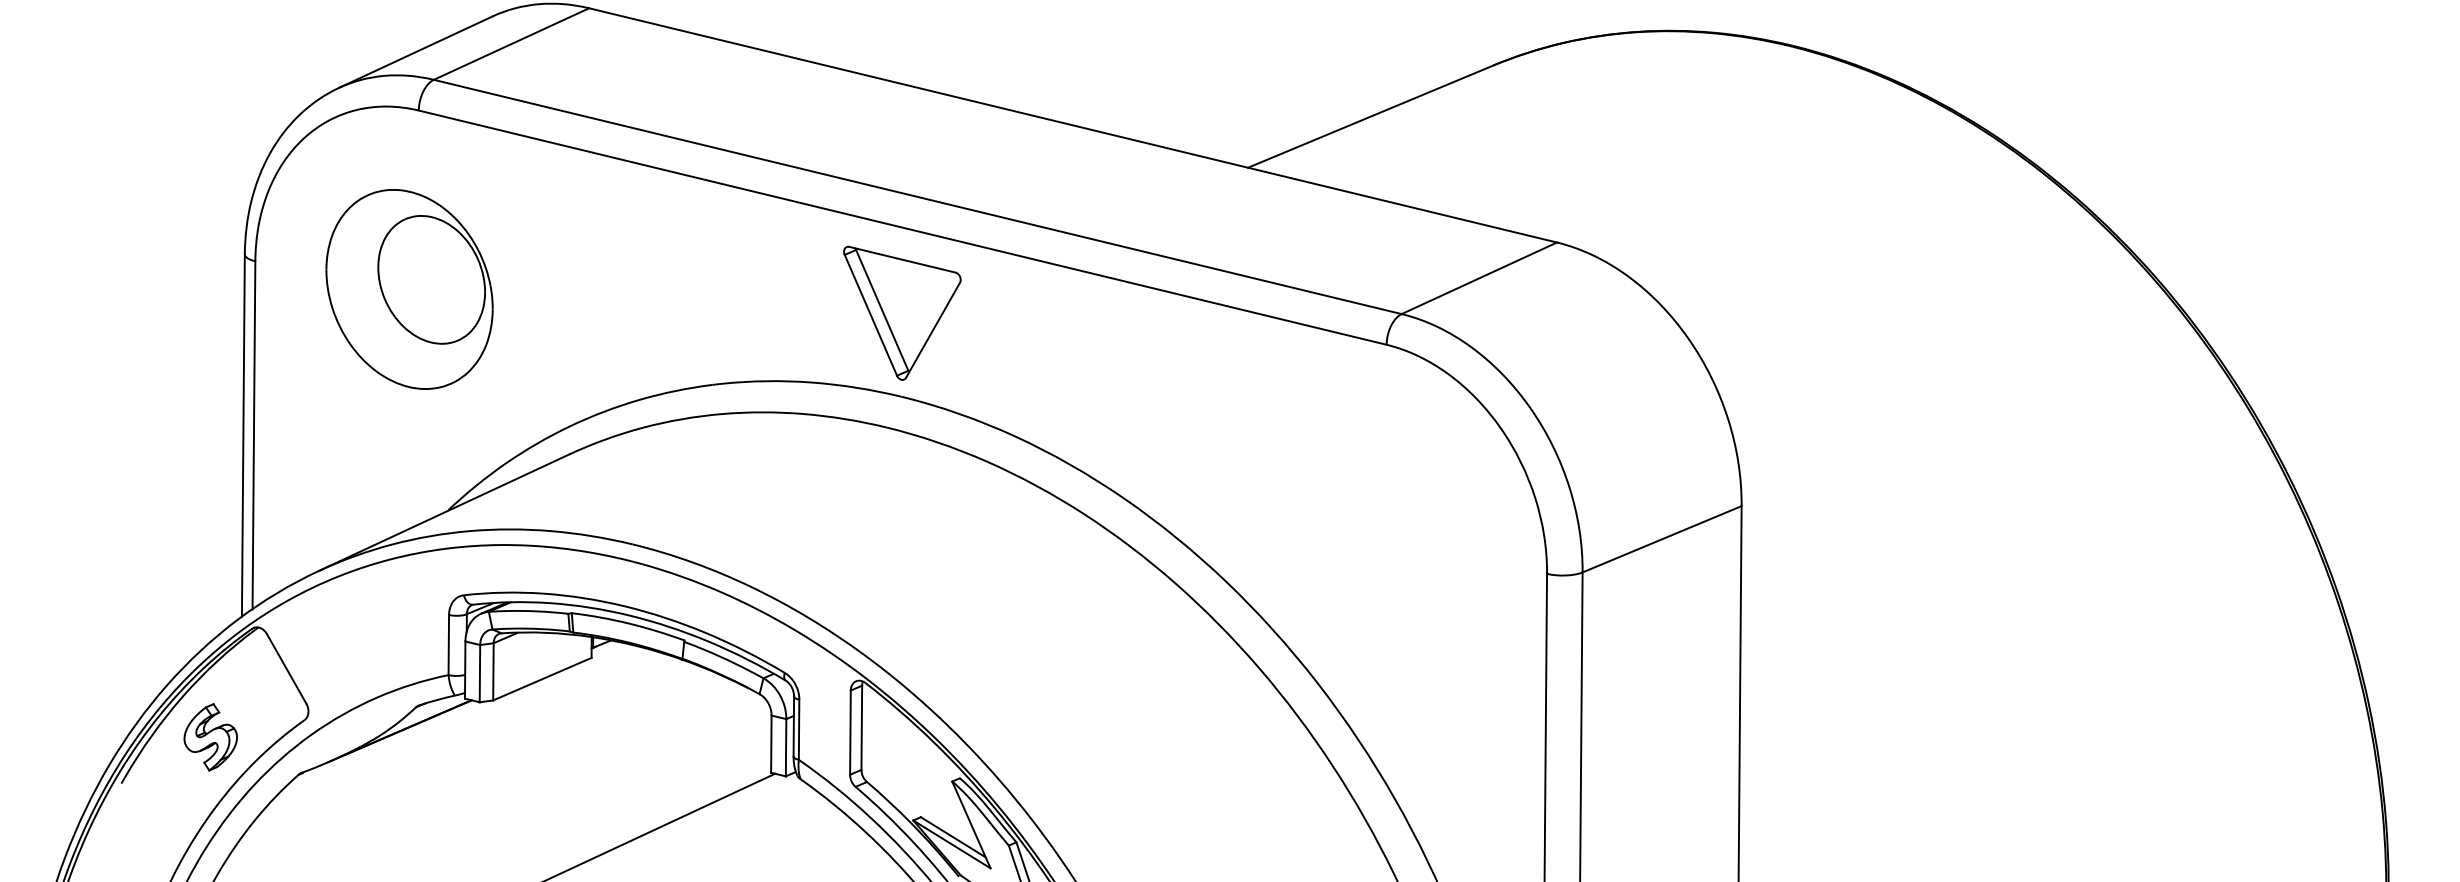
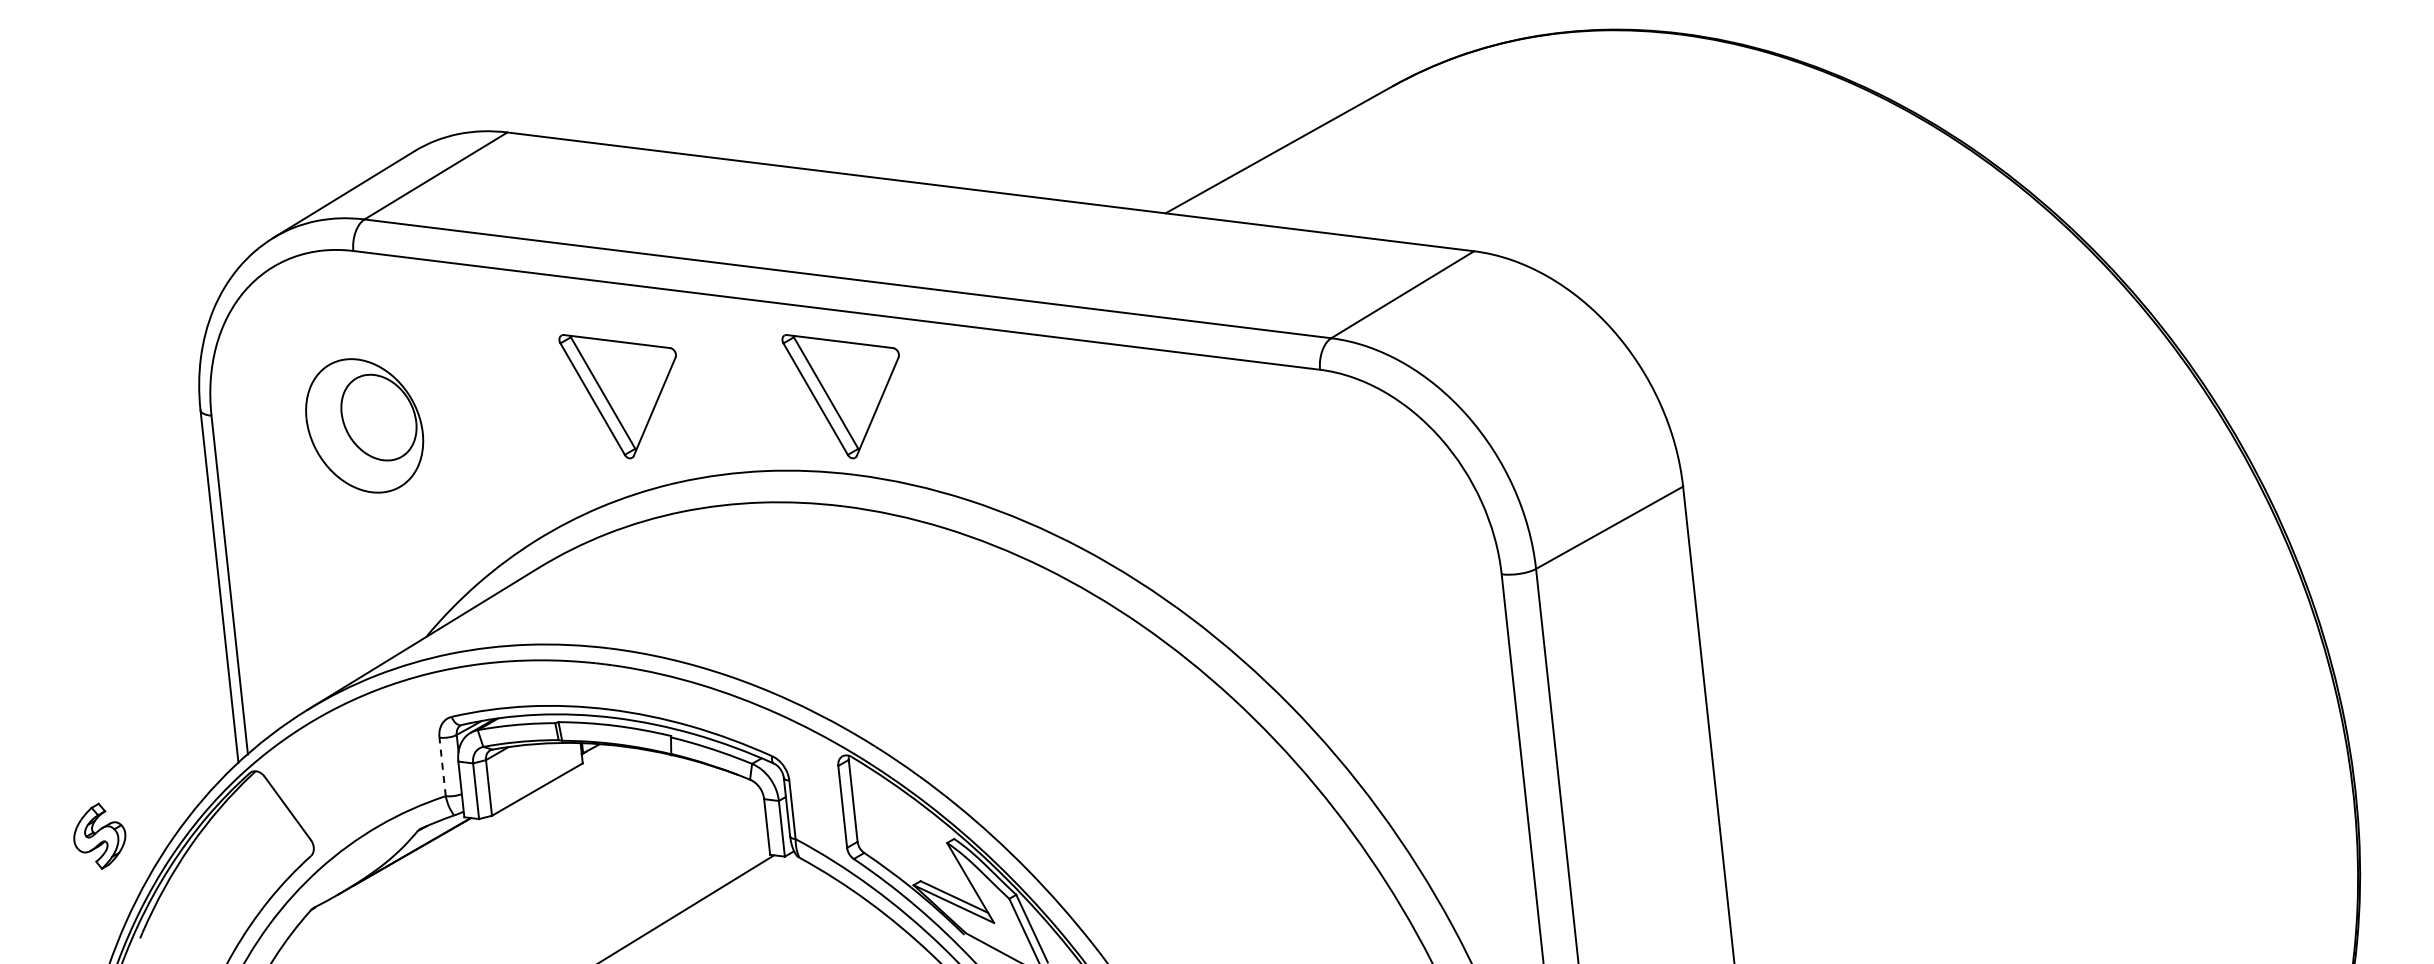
part: (409, 289) -> (364, 425), size x0.7
part: (669, 289) -> (617, 396), added
line: (448, 644) -> (442, 766), solid -> dashed
part: (210, 736) -> (99, 835), moved

